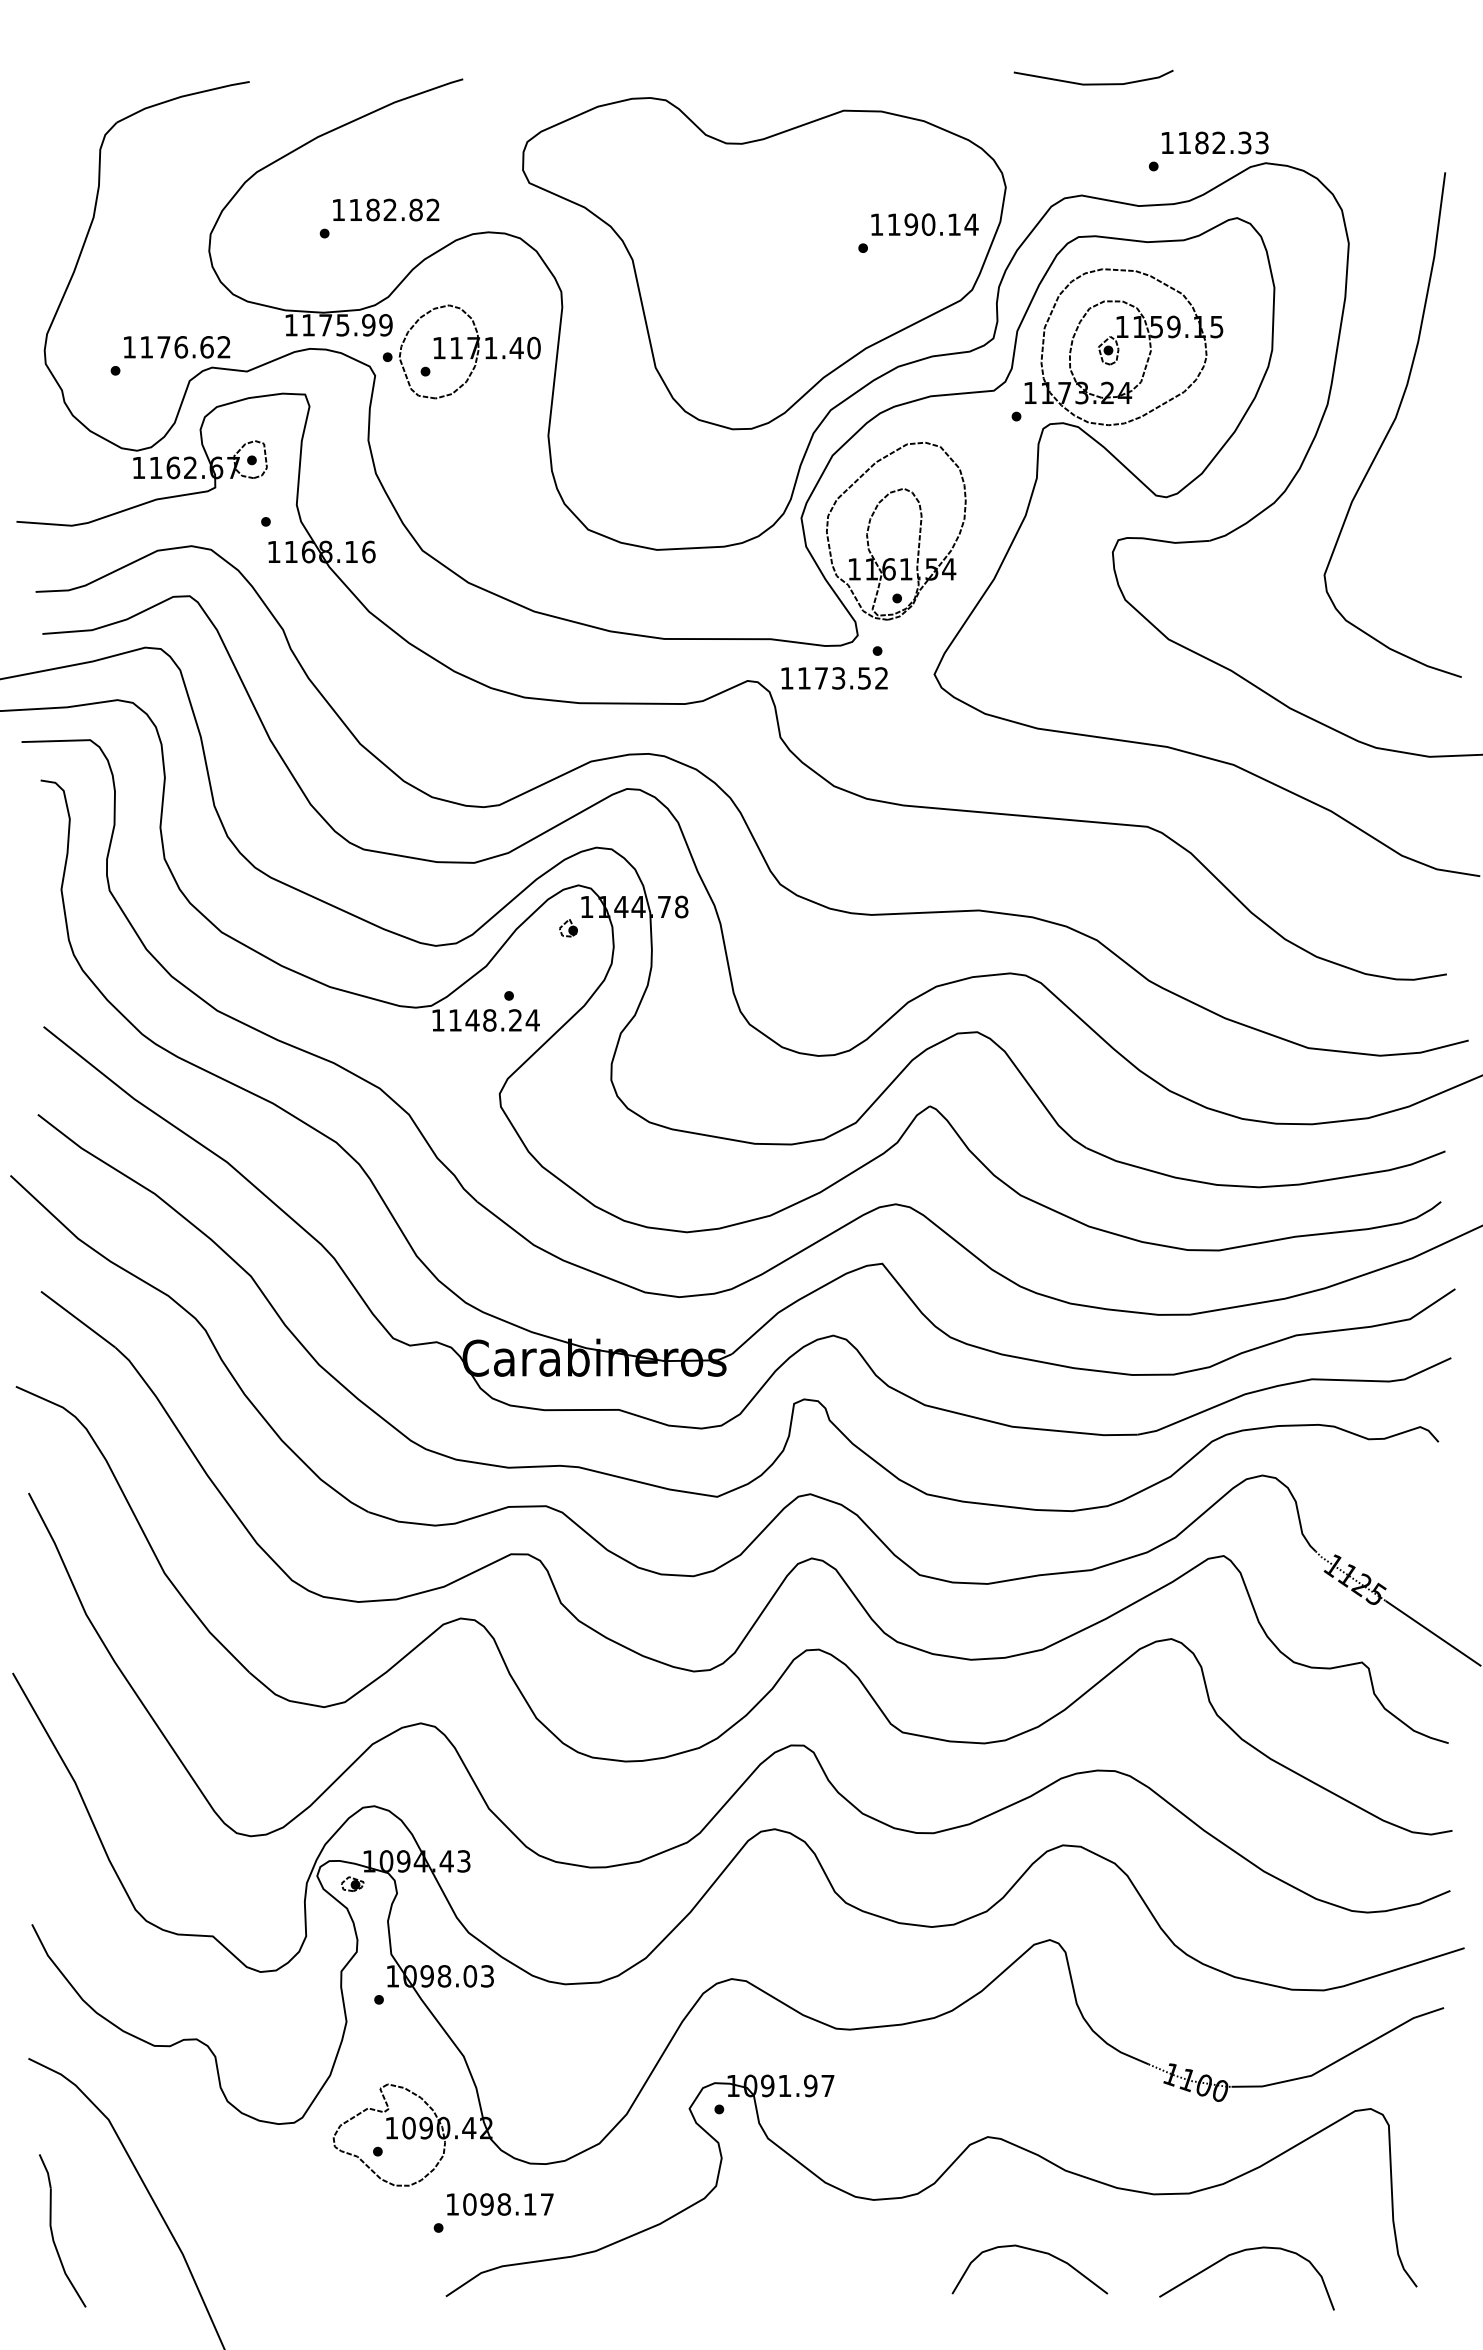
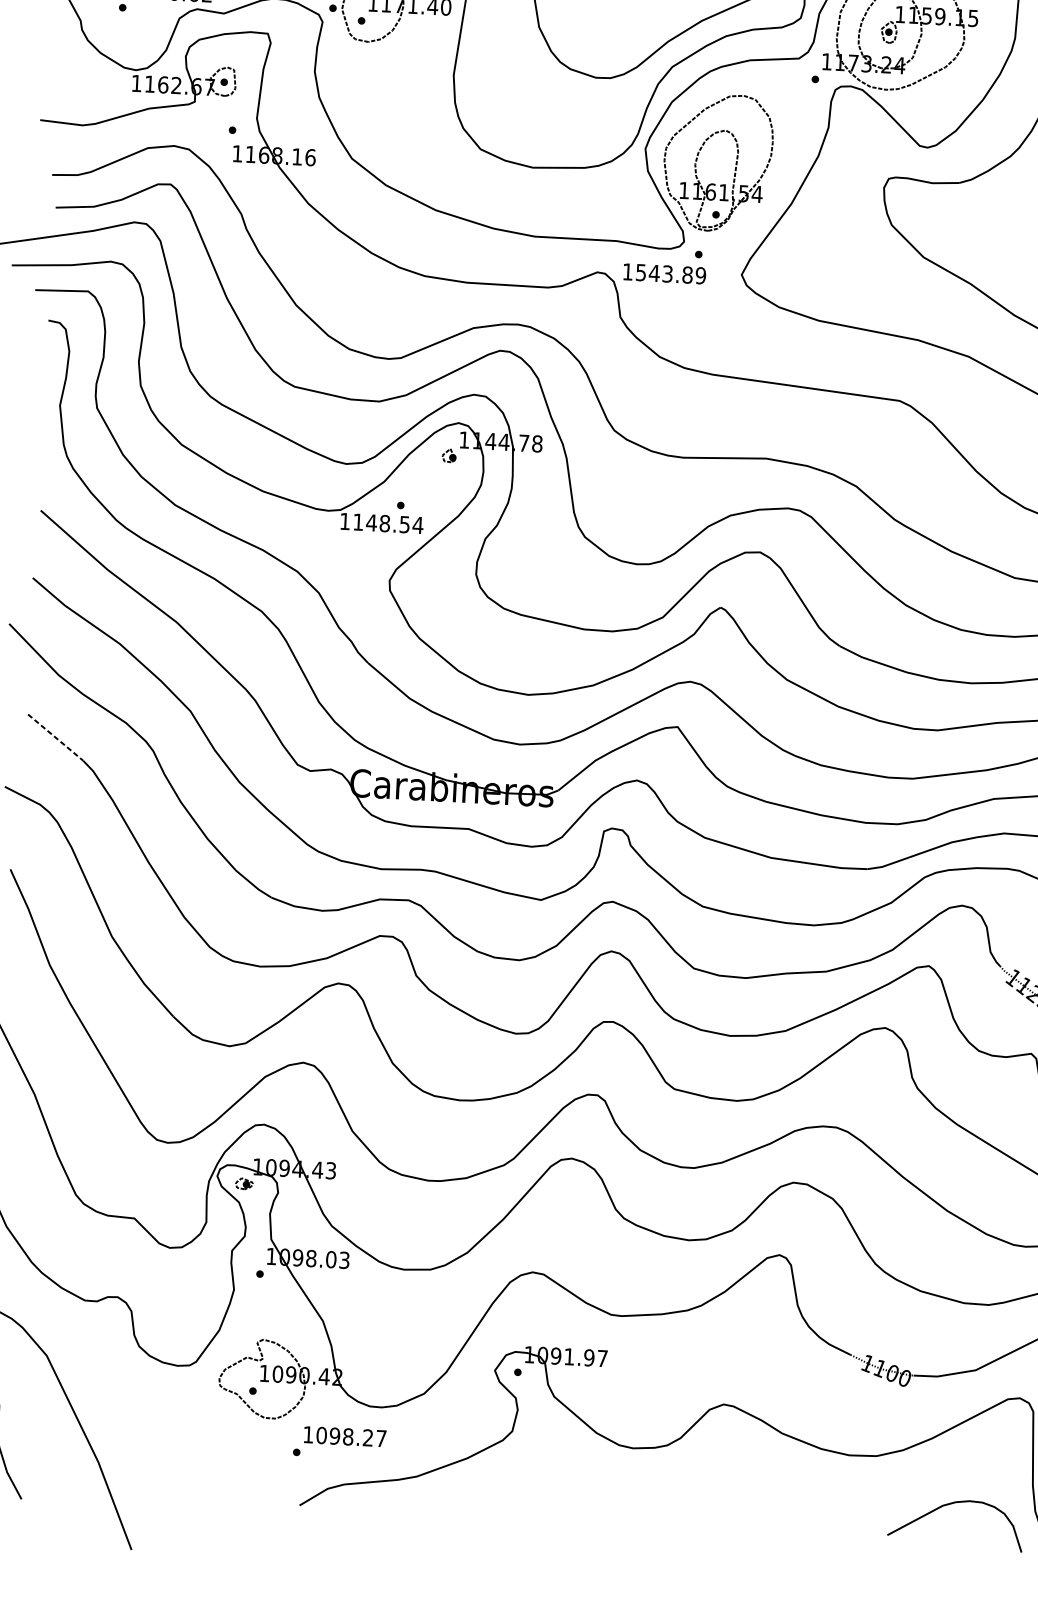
text: (842, 678) -> (670, 274), 1173.52 -> 1543.89
text: (515, 1020) -> (404, 524), 1148.24 -> 1148.54
line: (78, 1319) -> (55, 737), solid -> dashed
text: (529, 2204) -> (367, 1437), 1098.17 -> 1098.27
curve: (1034, 2251) -> (755, 1494), removed
curve: (1238, 2253) -> (950, 1504), moved

